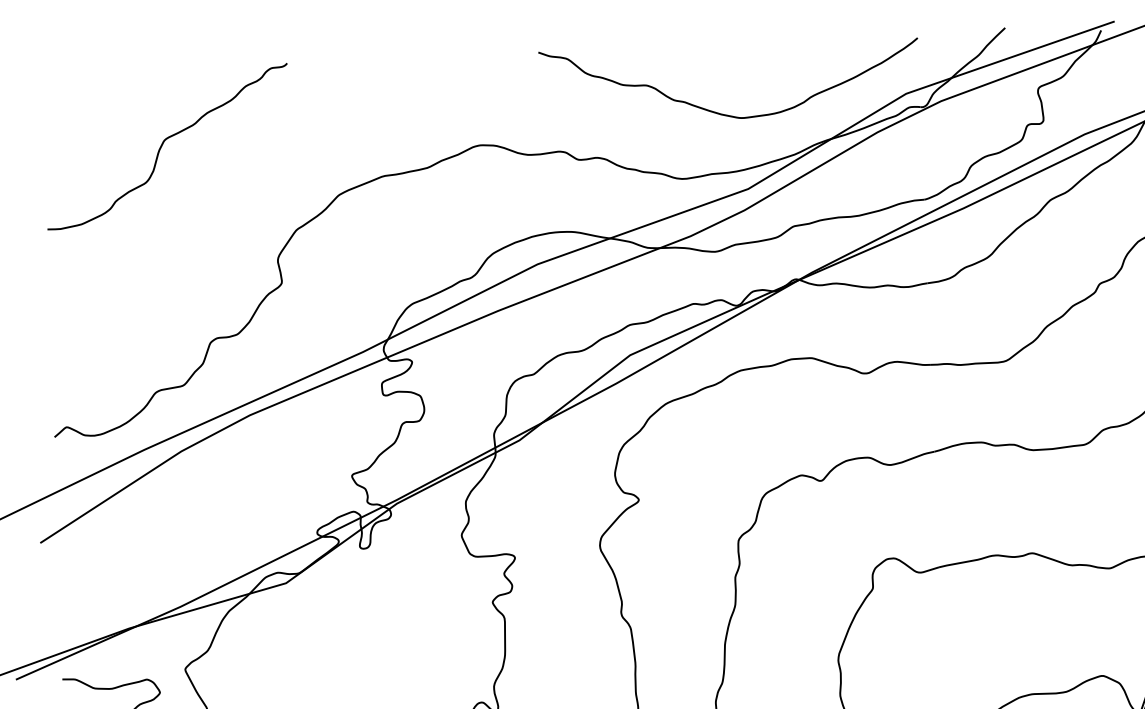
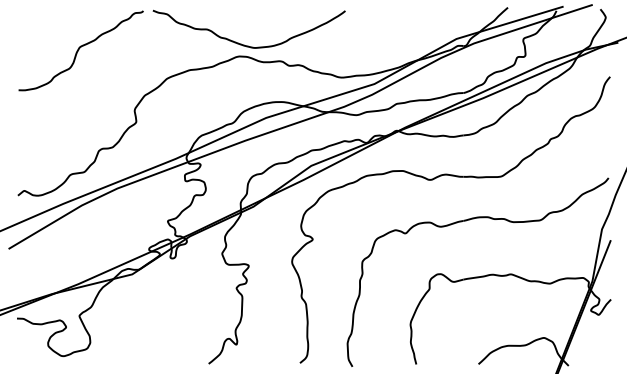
curve: (721, 112) -> (244, 44), moved

